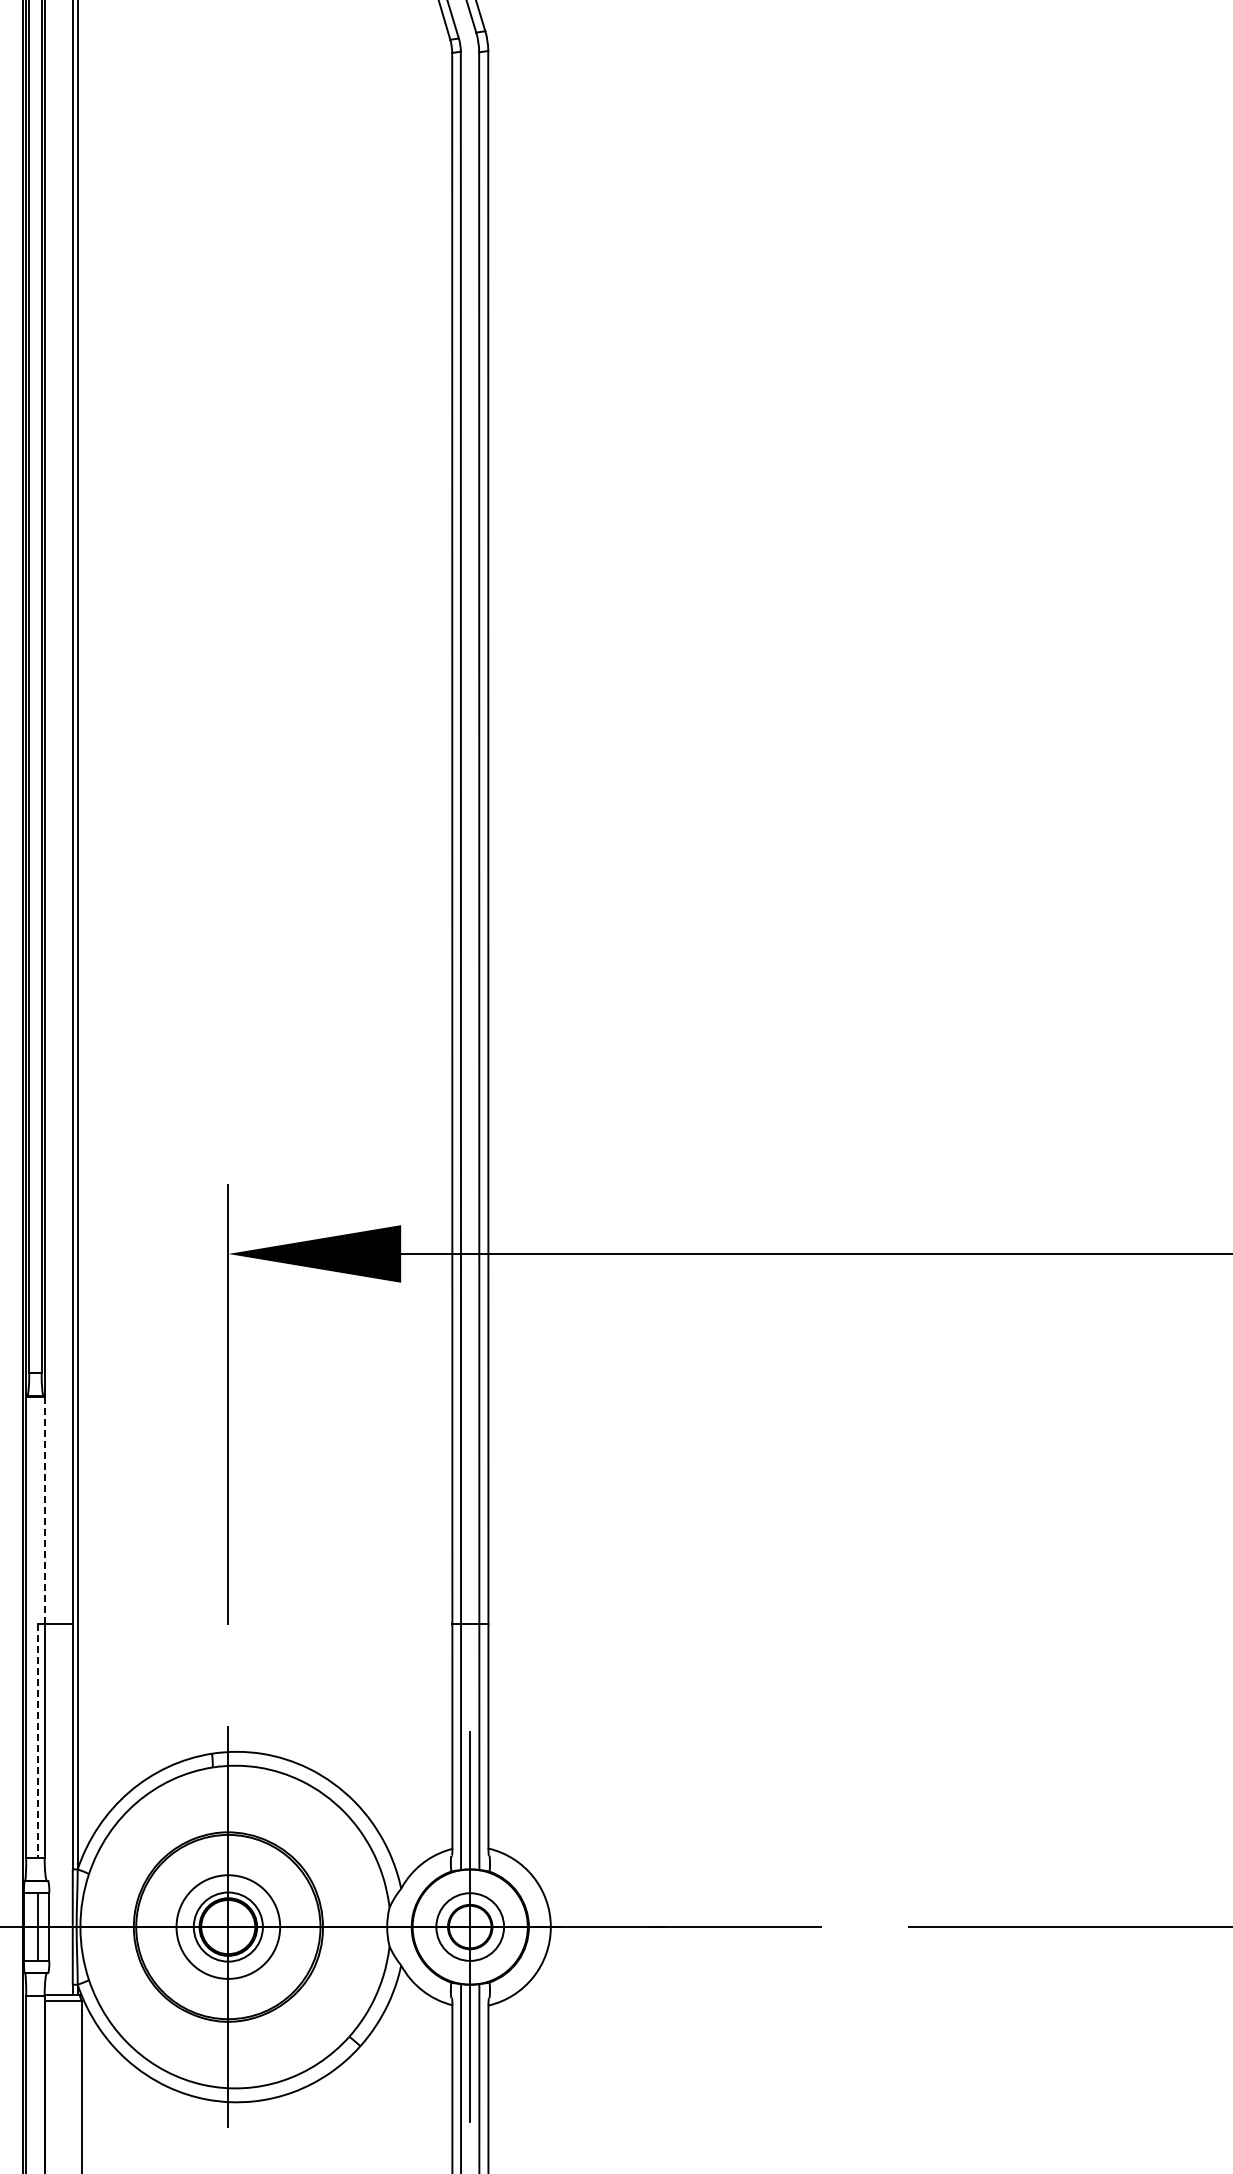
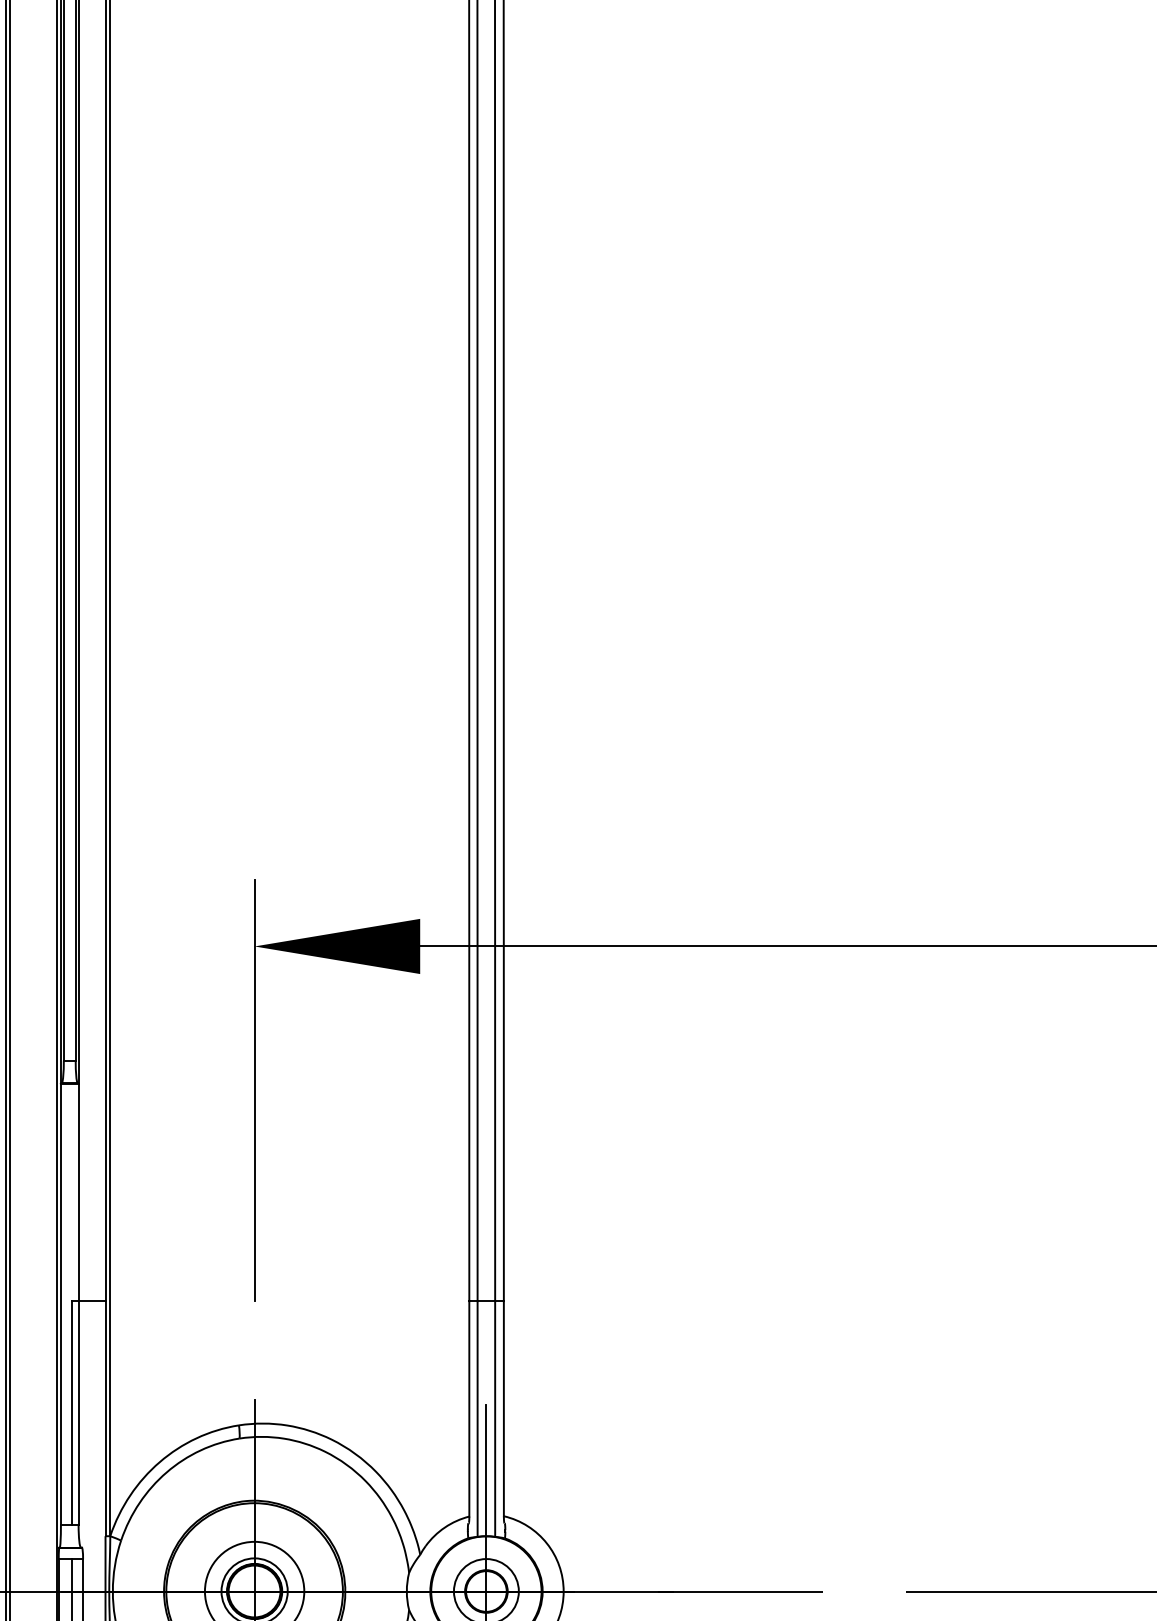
line: (44, 1510) -> (78, 1192), dashed -> solid
line: (38, 1741) -> (72, 1413), dashed -> solid

